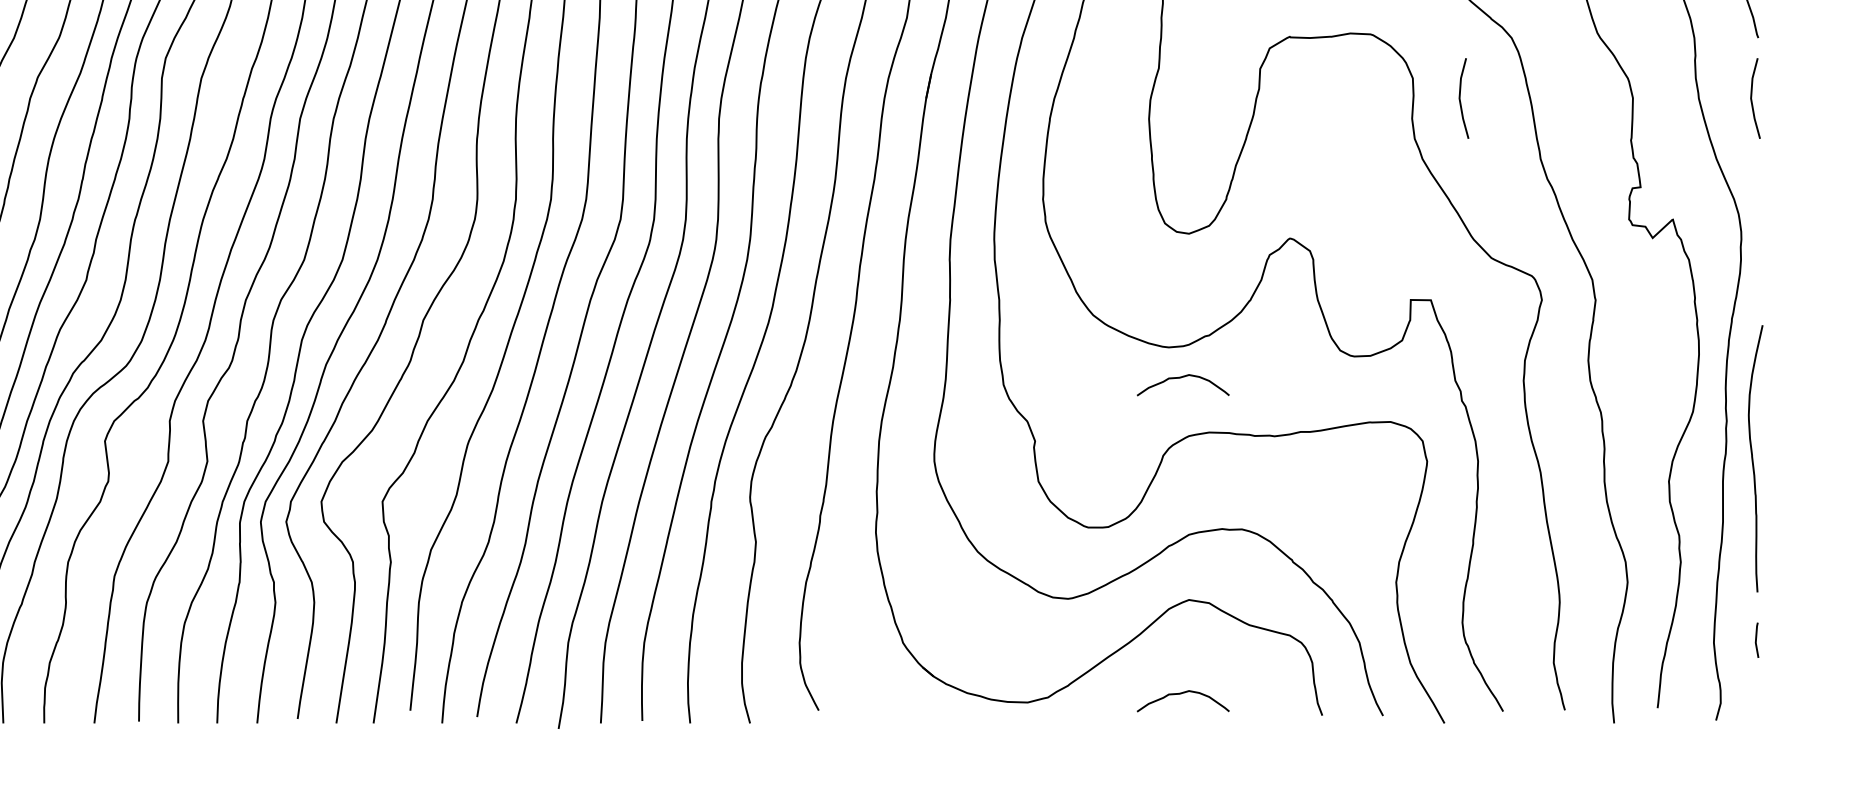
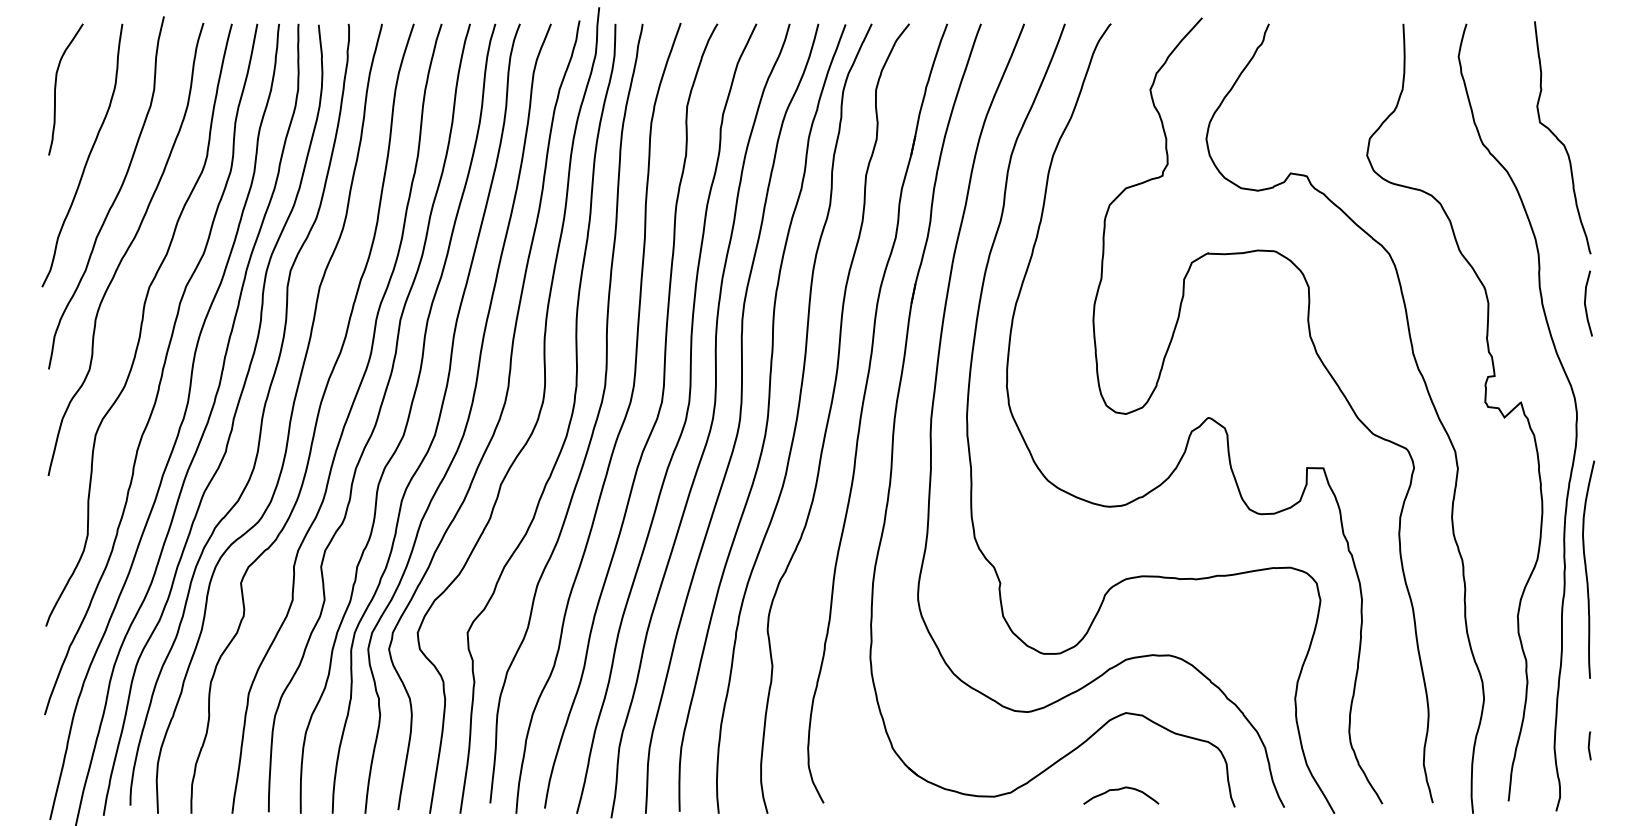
line: (1461, 100) -> (1348, 305), removed
curve: (1181, 378) -> (1119, 532), removed
curve: (1753, 458) -> (1586, 569), moved

